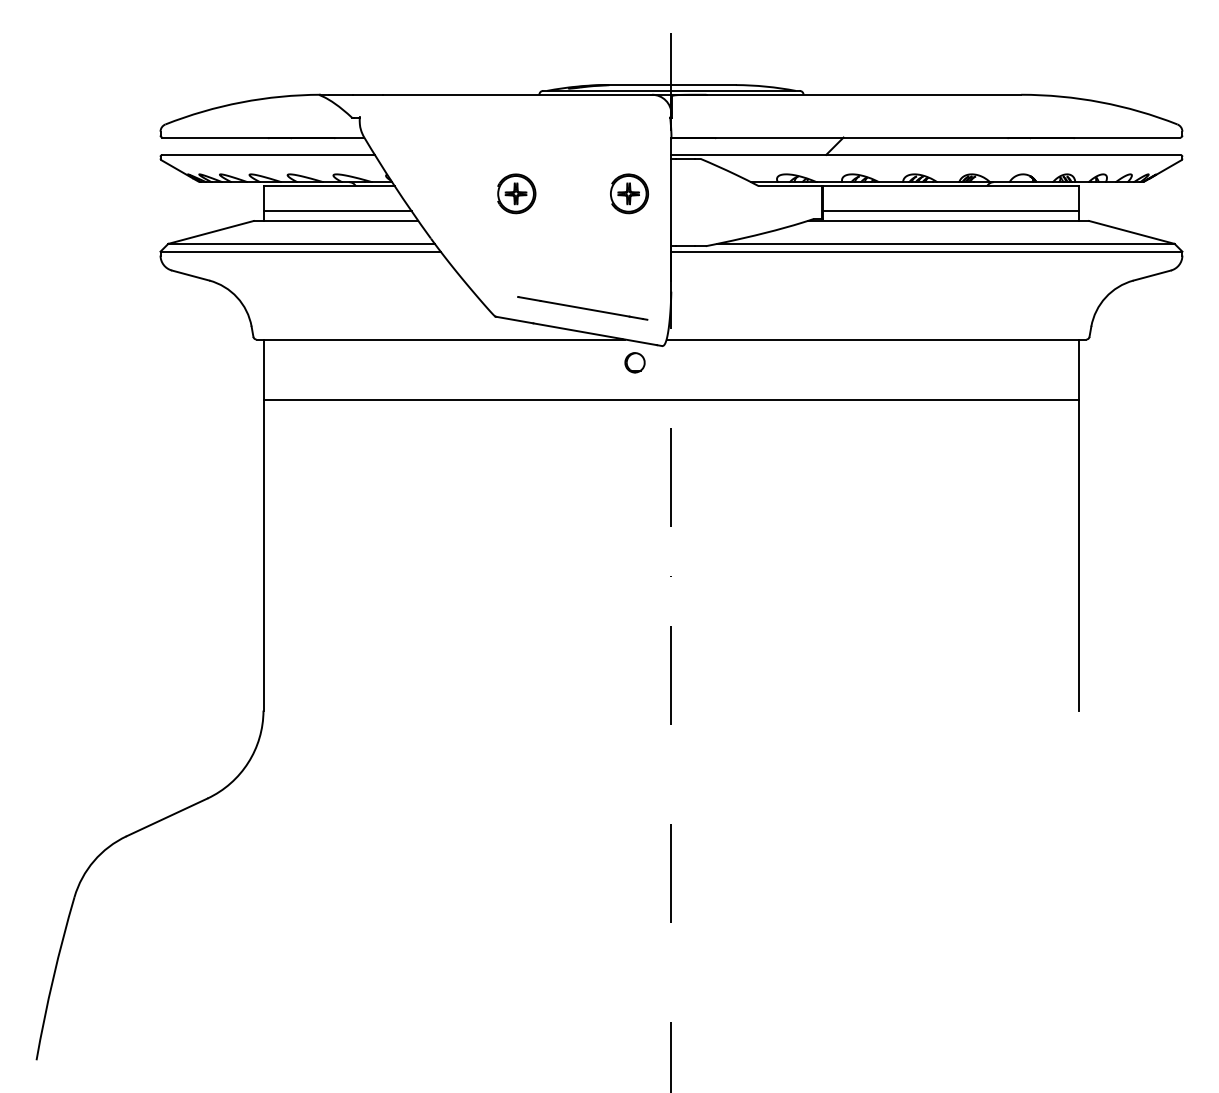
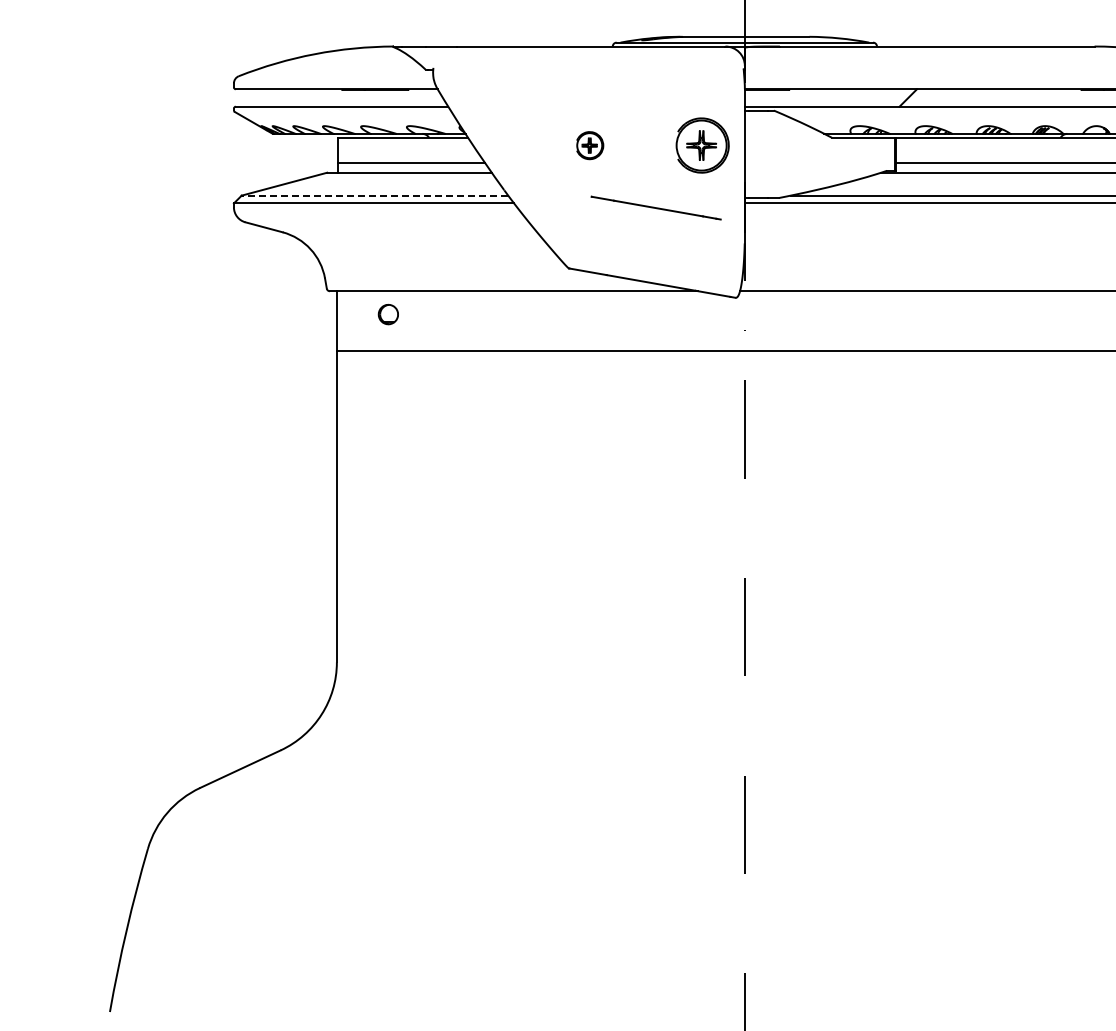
part: (516, 193) -> (589, 145), size x0.7
part: (629, 193) -> (702, 145), size x1.4
line: (301, 243) -> (374, 195), solid -> dashed
line: (582, 308) -> (655, 208), moved
part: (634, 362) -> (387, 314), moved

